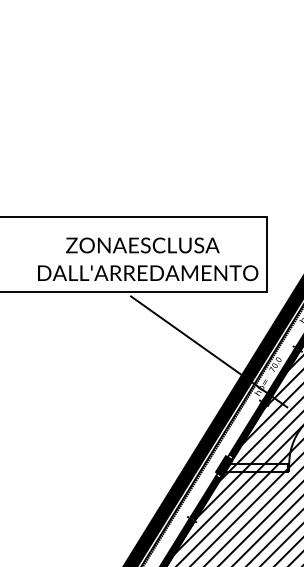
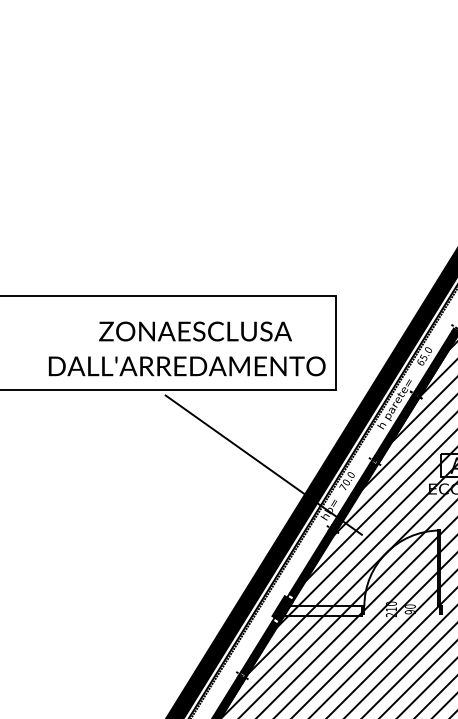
text: (142, 245) -> (195, 331), moved

